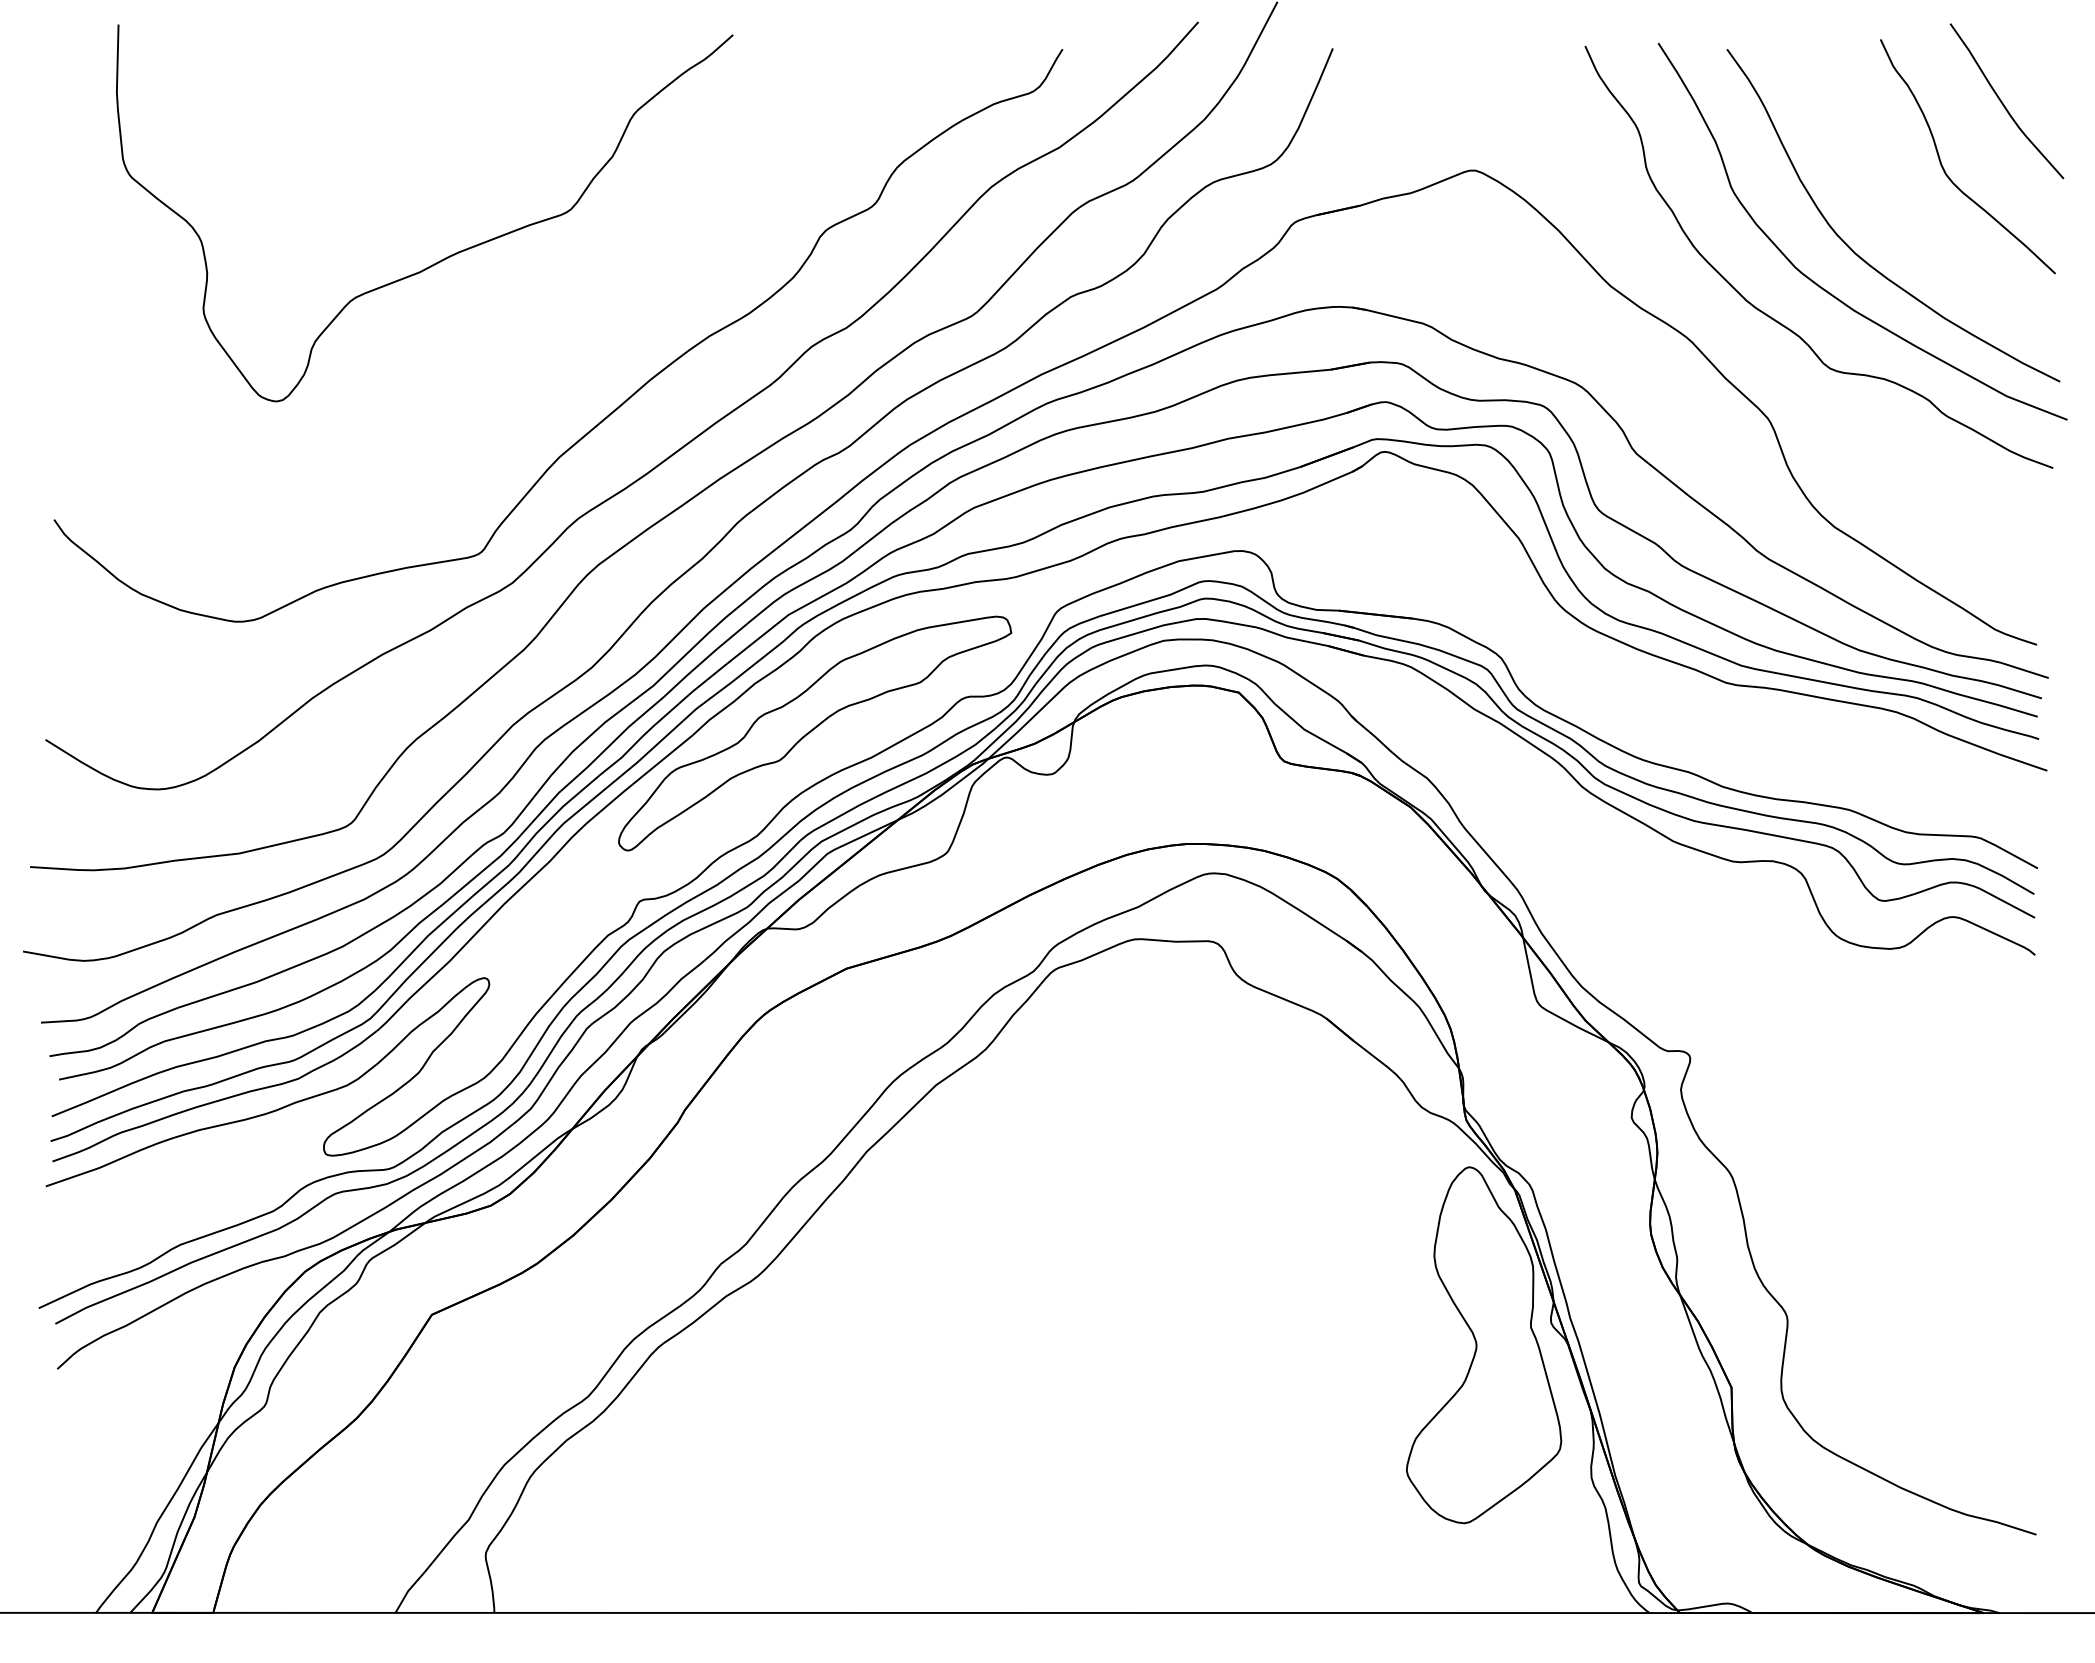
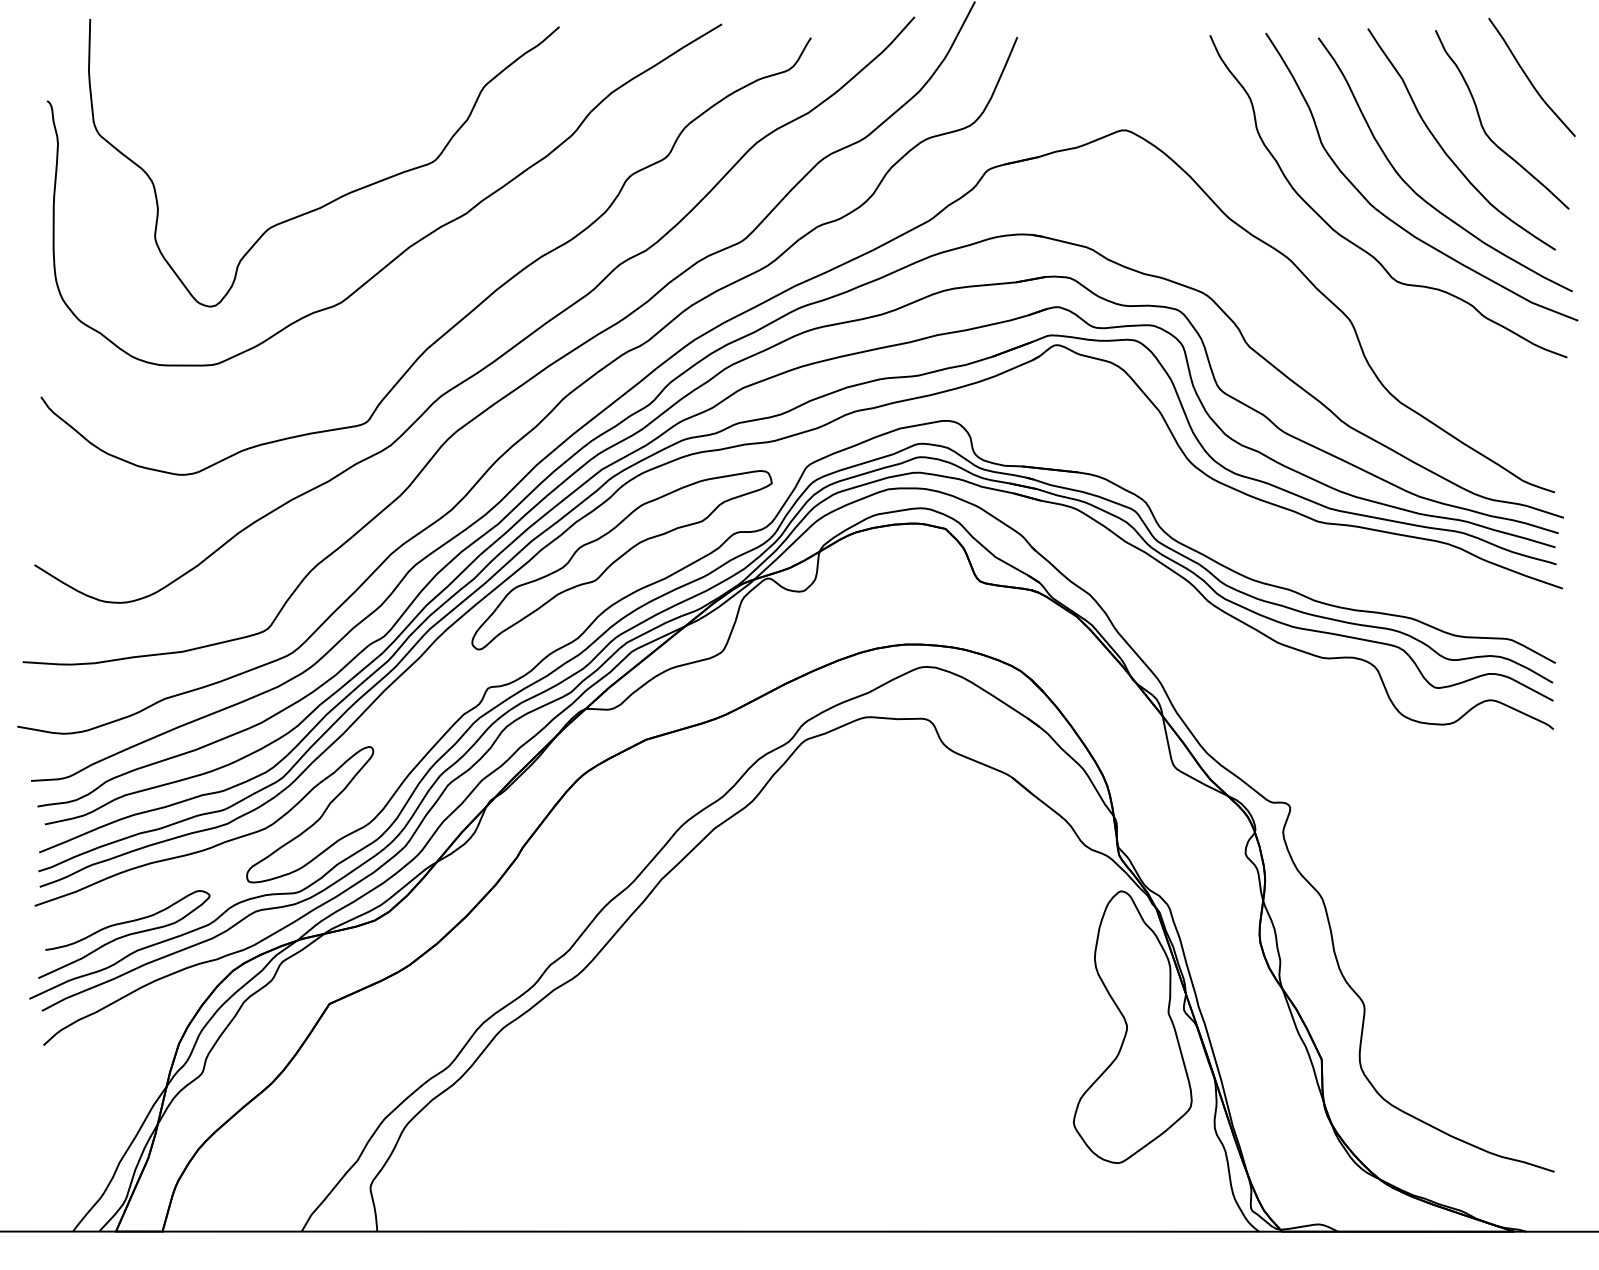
curve: (1894, 199) -> (1446, 152), added
curve: (545, 316) -> (416, 241), added
curve: (162, 1225) -> (123, 935), added

